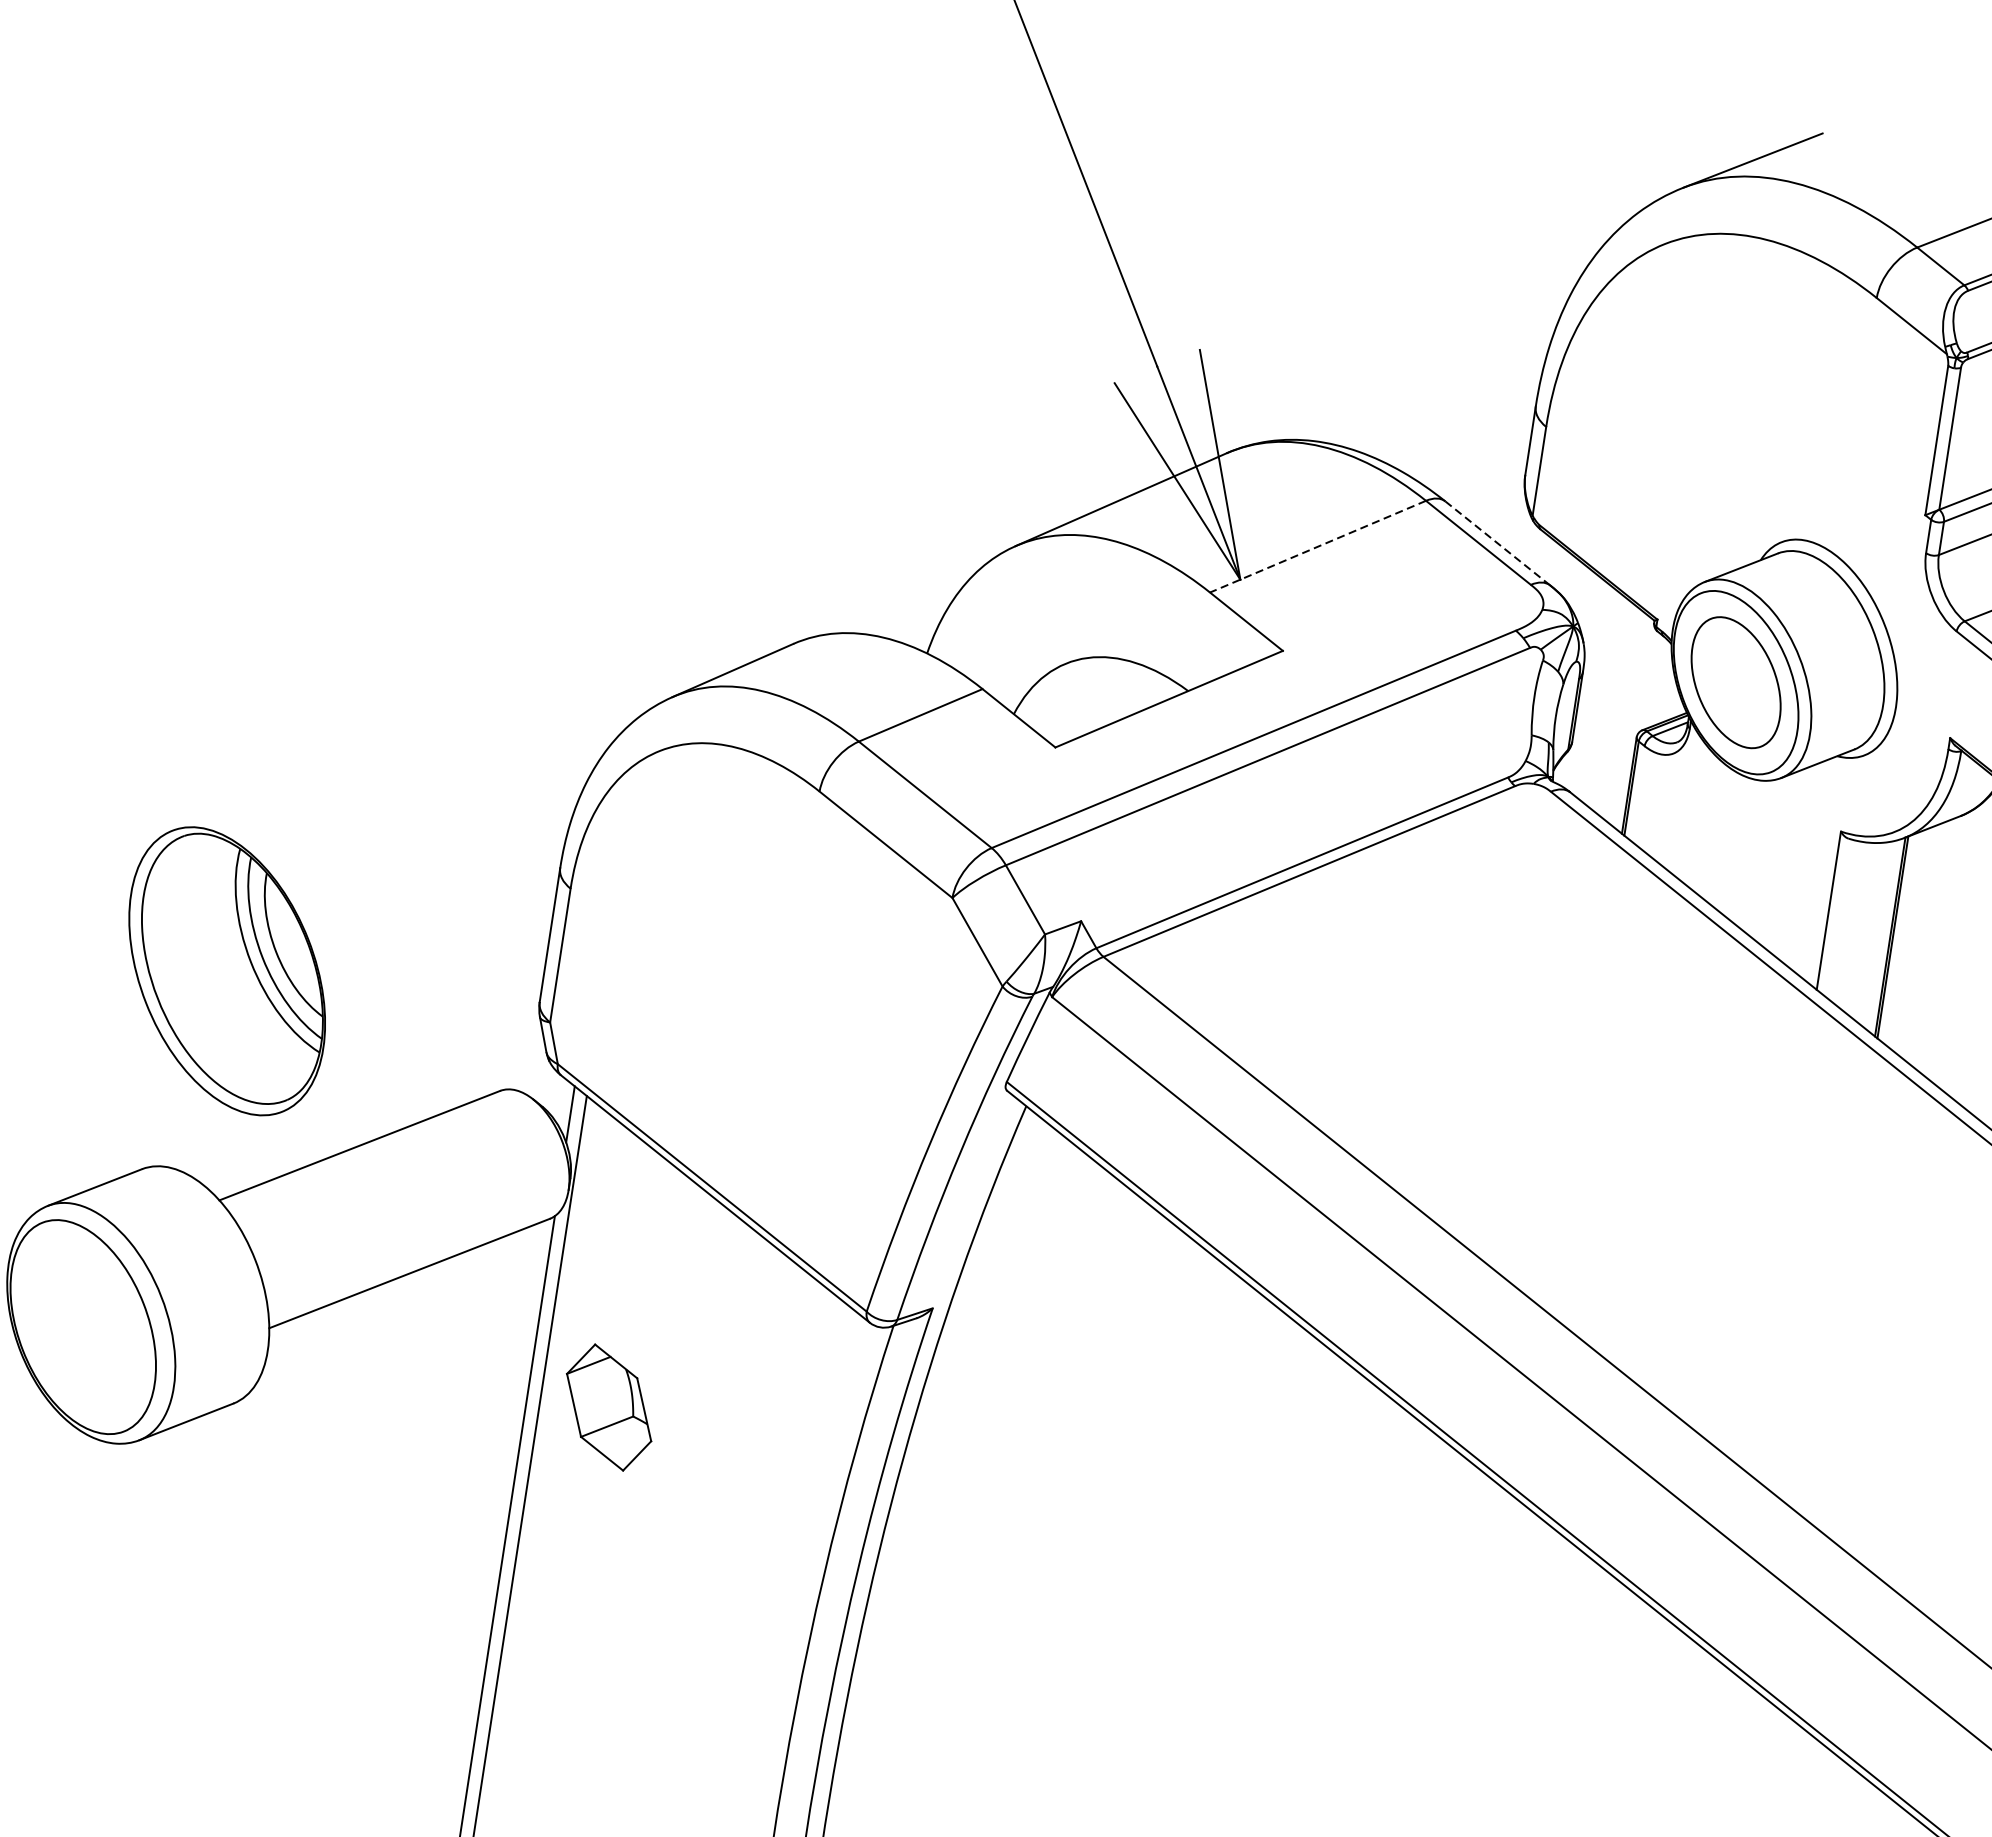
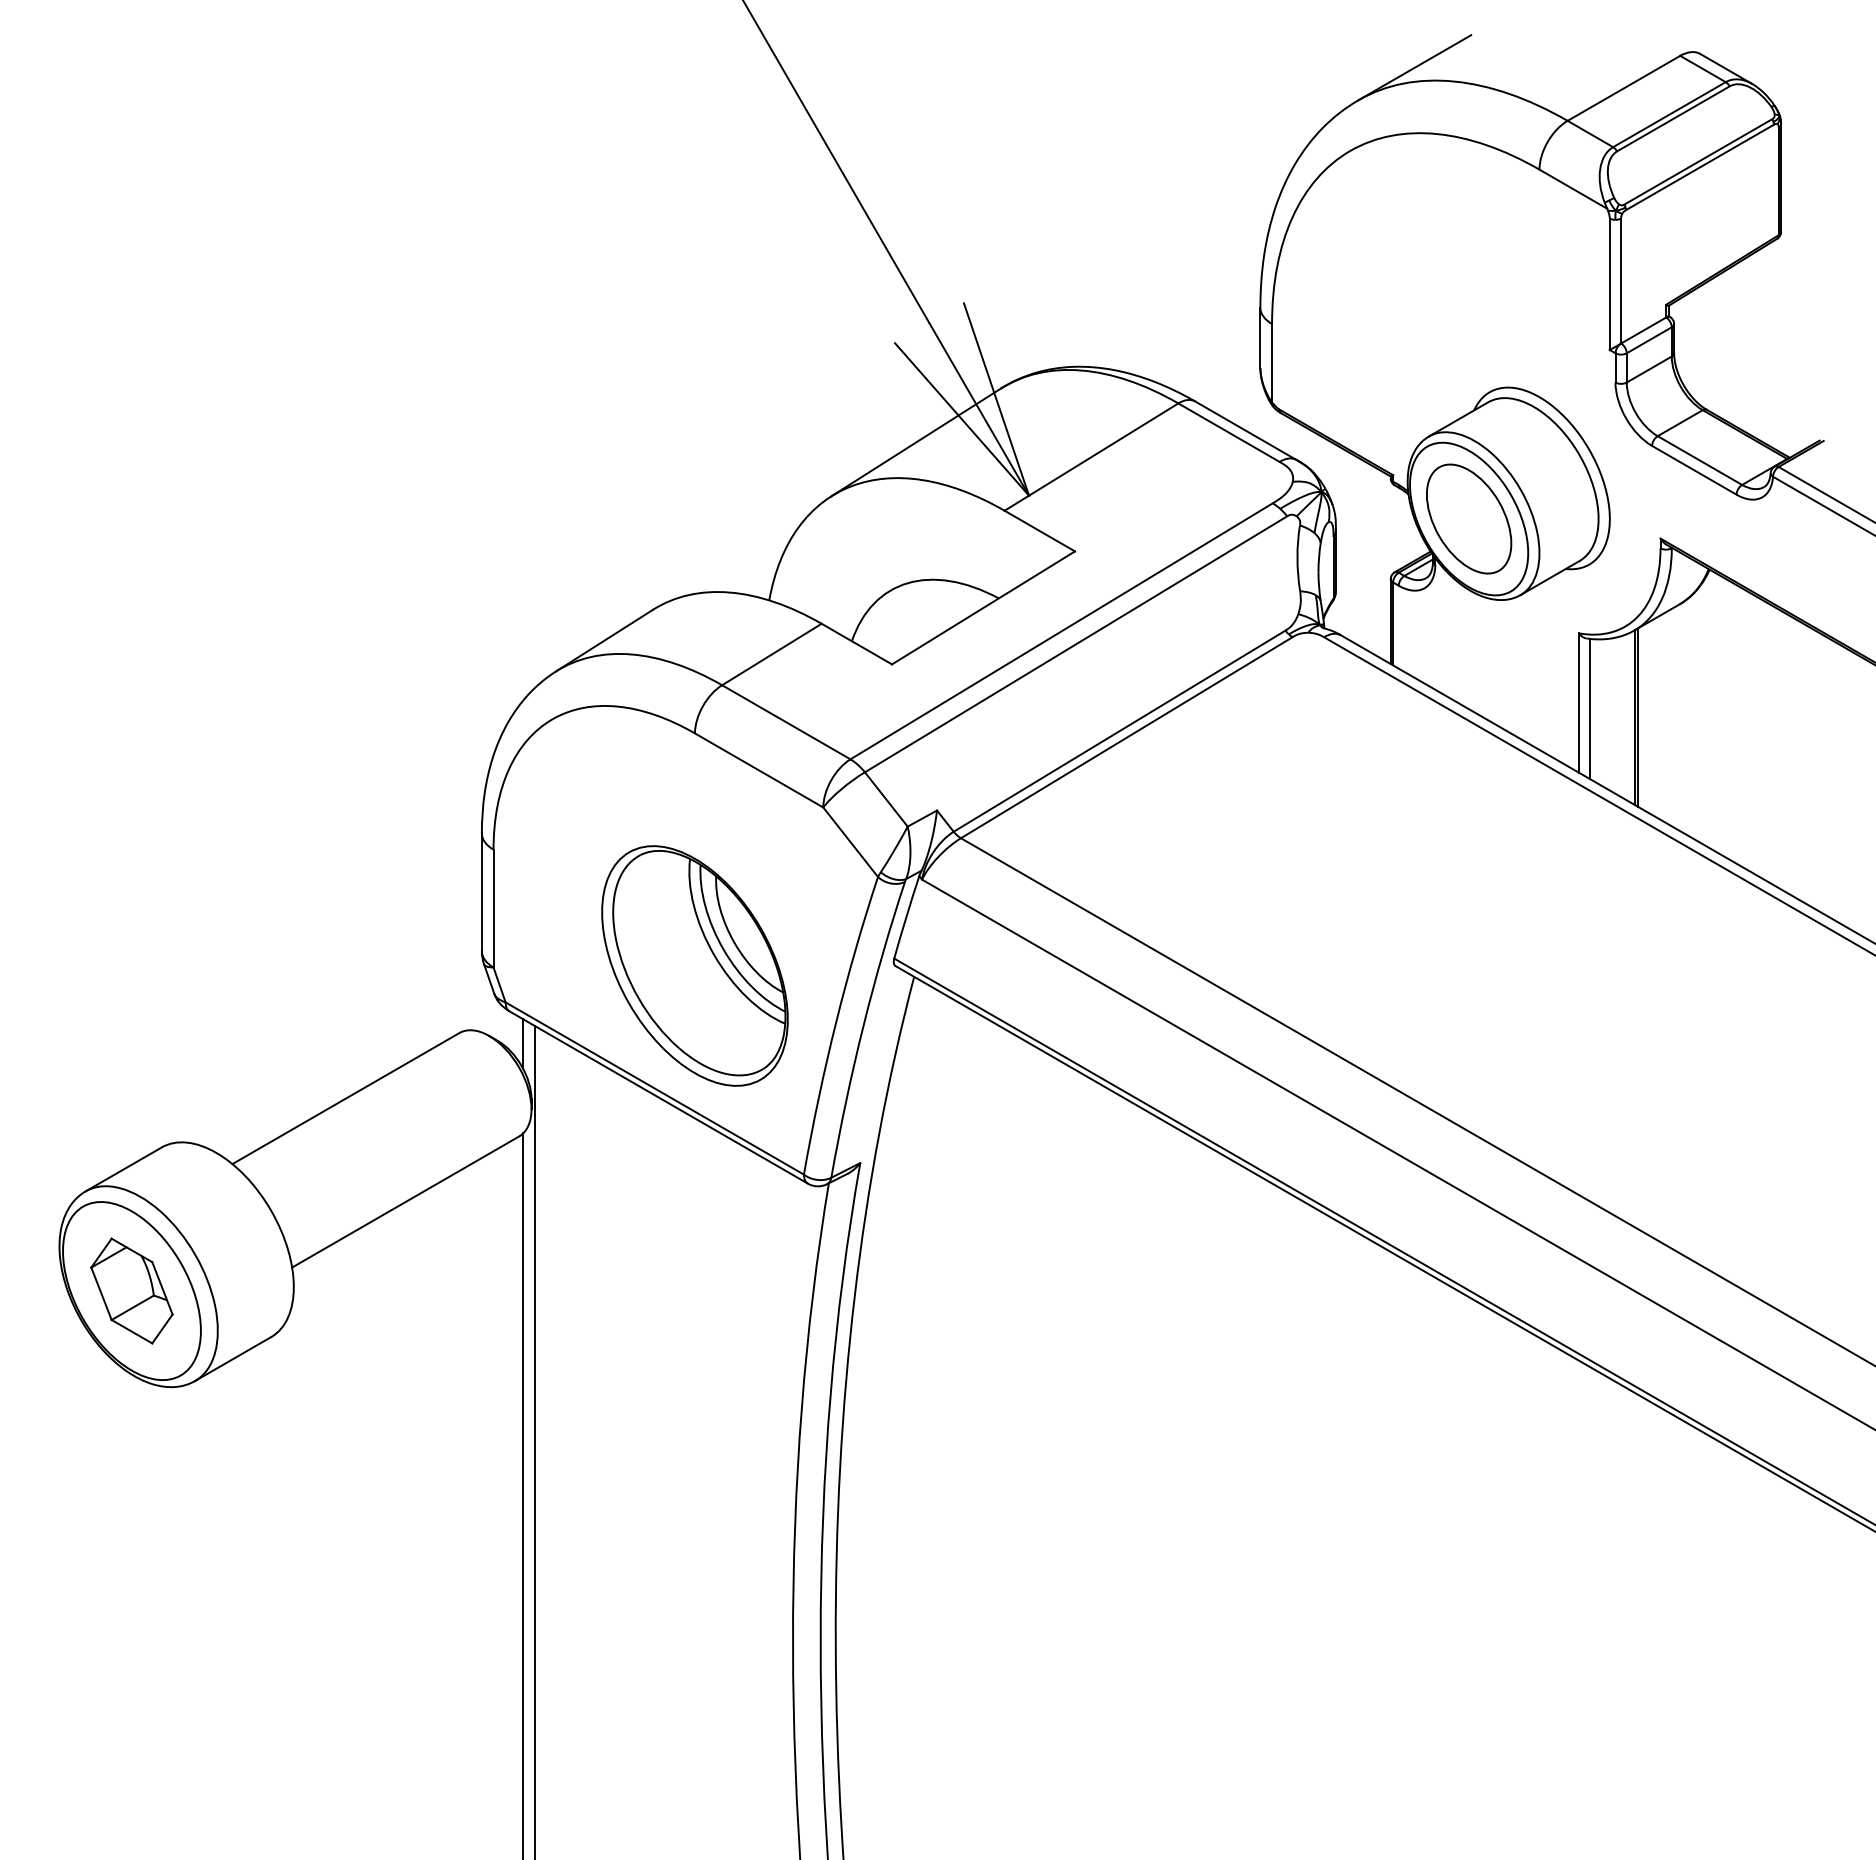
line: (1498, 543) -> (1246, 430), dashed -> solid
line: (1317, 547) -> (1091, 457), dashed -> solid
line: (1841, 918) -> (1590, 708), added
part: (226, 970) -> (694, 965), moved
part: (608, 1406) -> (131, 1290), moved

